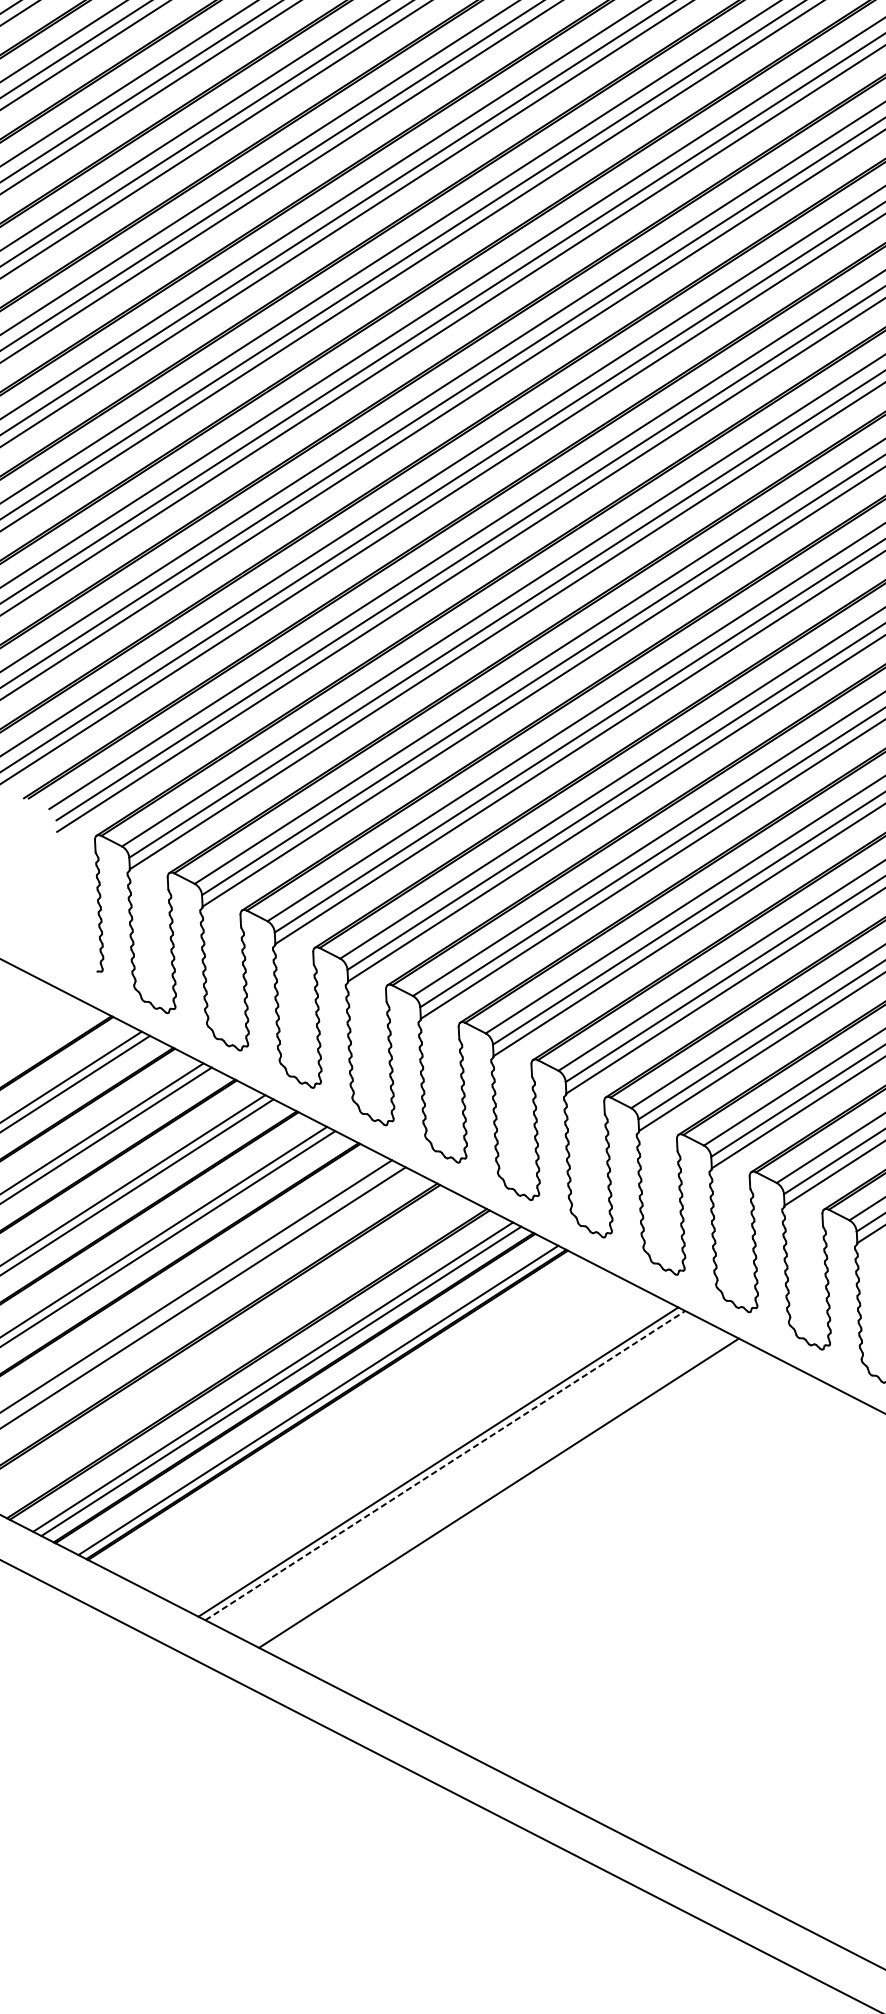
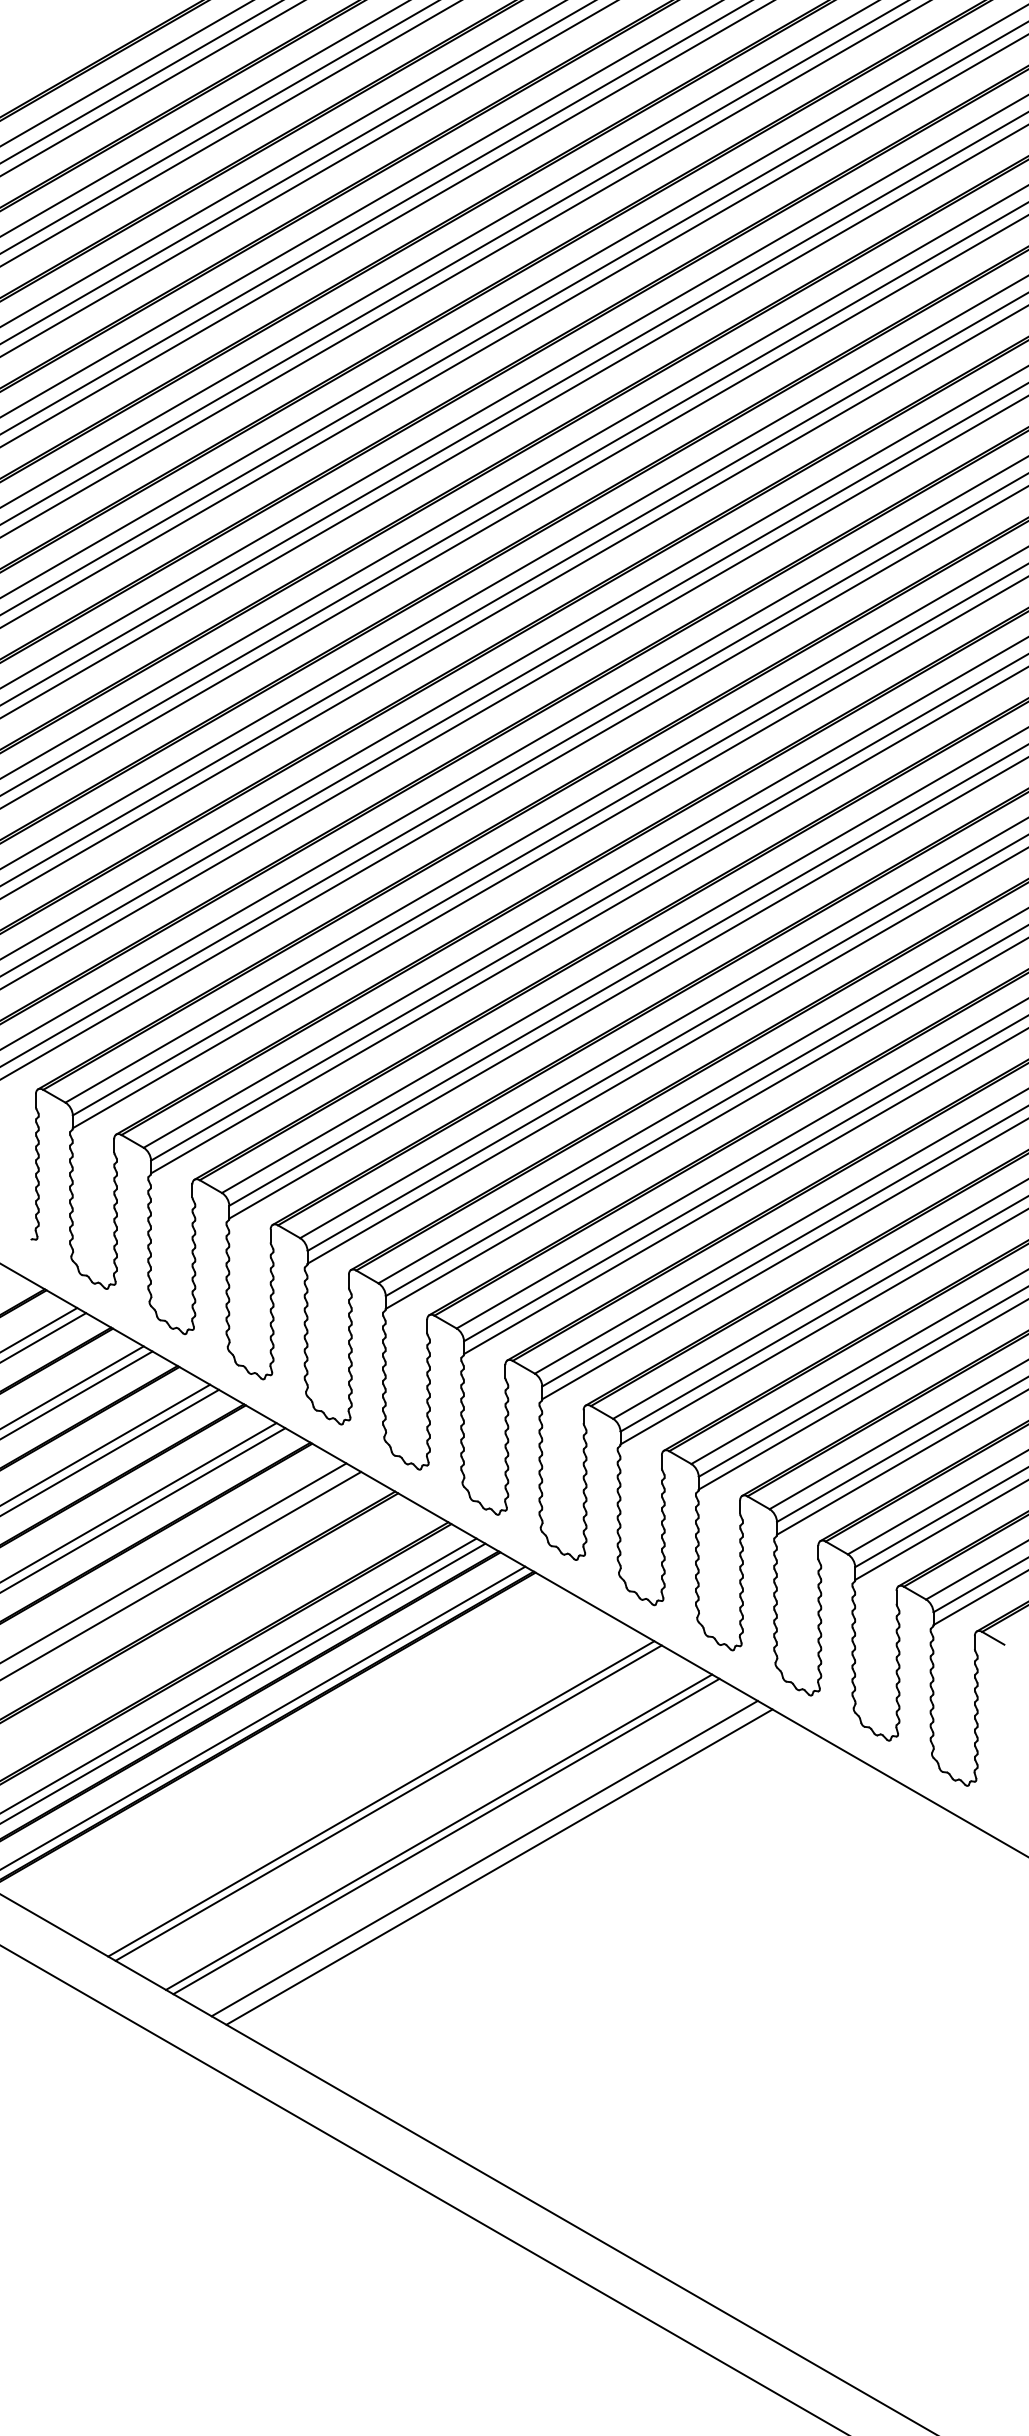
line: (446, 1464) -> (389, 1802), dashed -> solid
line: (492, 1488) -> (439, 1831), added
line: (534, 1511) -> (484, 1858), added
line: (548, 1517) -> (499, 1866), added

